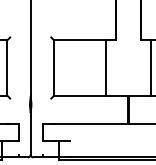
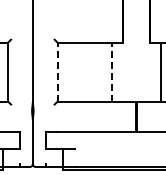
line: (53, 67) -> (57, 71), solid -> dashed
line: (105, 67) -> (112, 71), solid -> dashed

